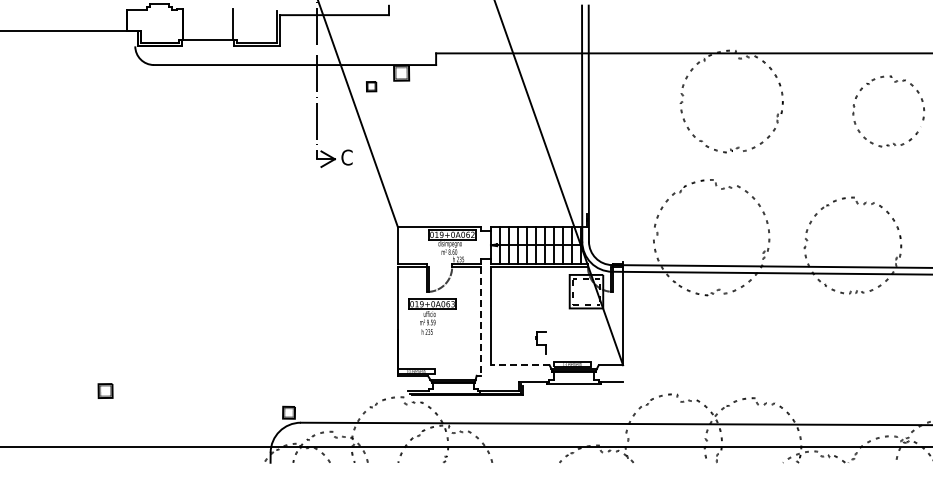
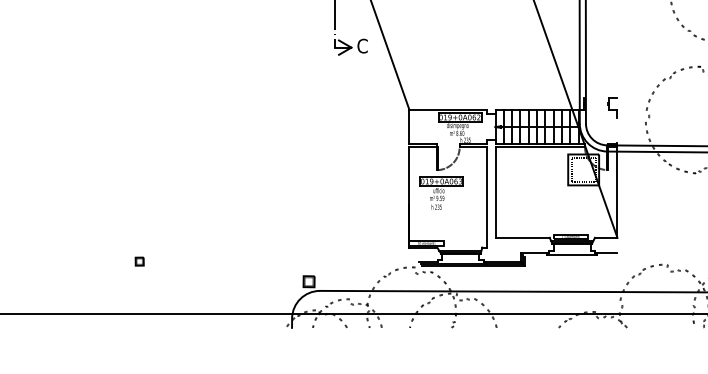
line: (481, 321) -> (486, 197), dashed -> solid
part: (540, 342) -> (612, 107), moved
line: (519, 365) -> (521, 238), dashed -> solid
part: (105, 390) -> (139, 261), size x0.62

